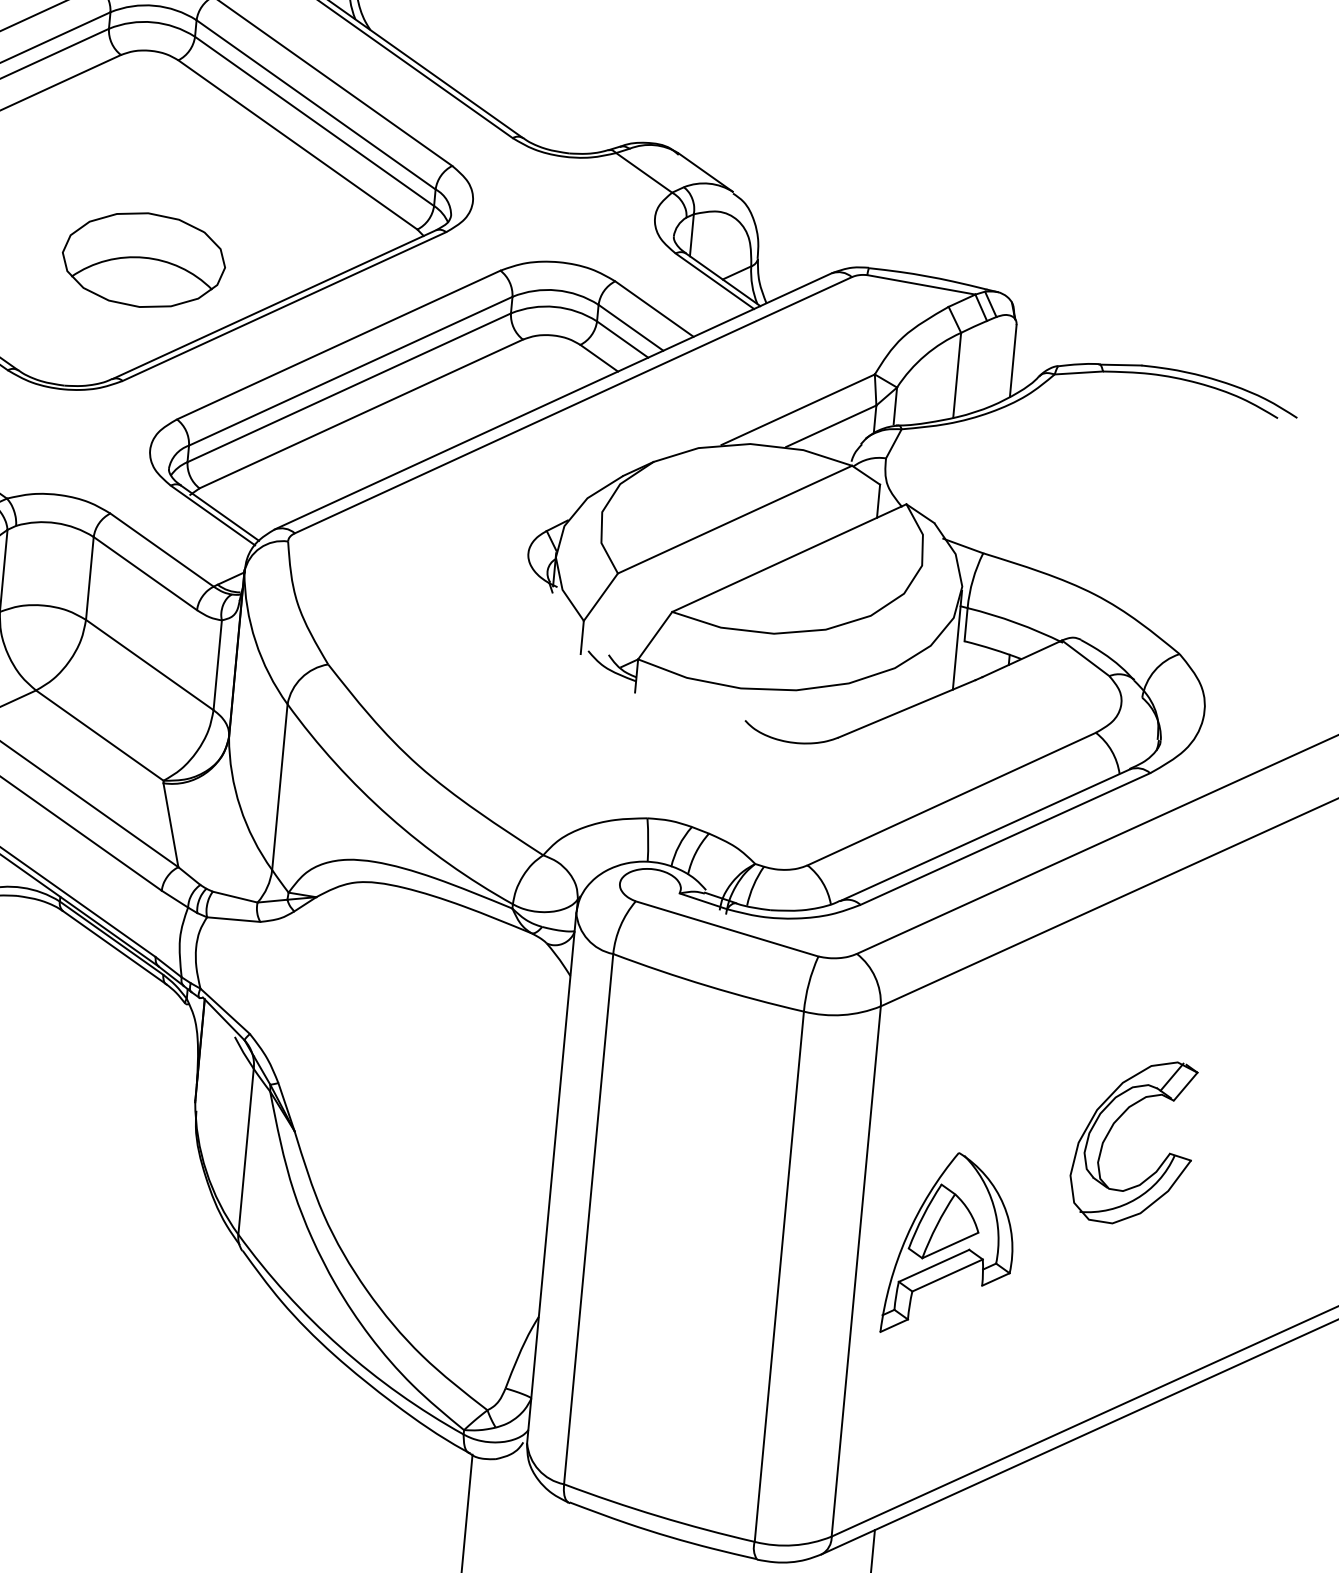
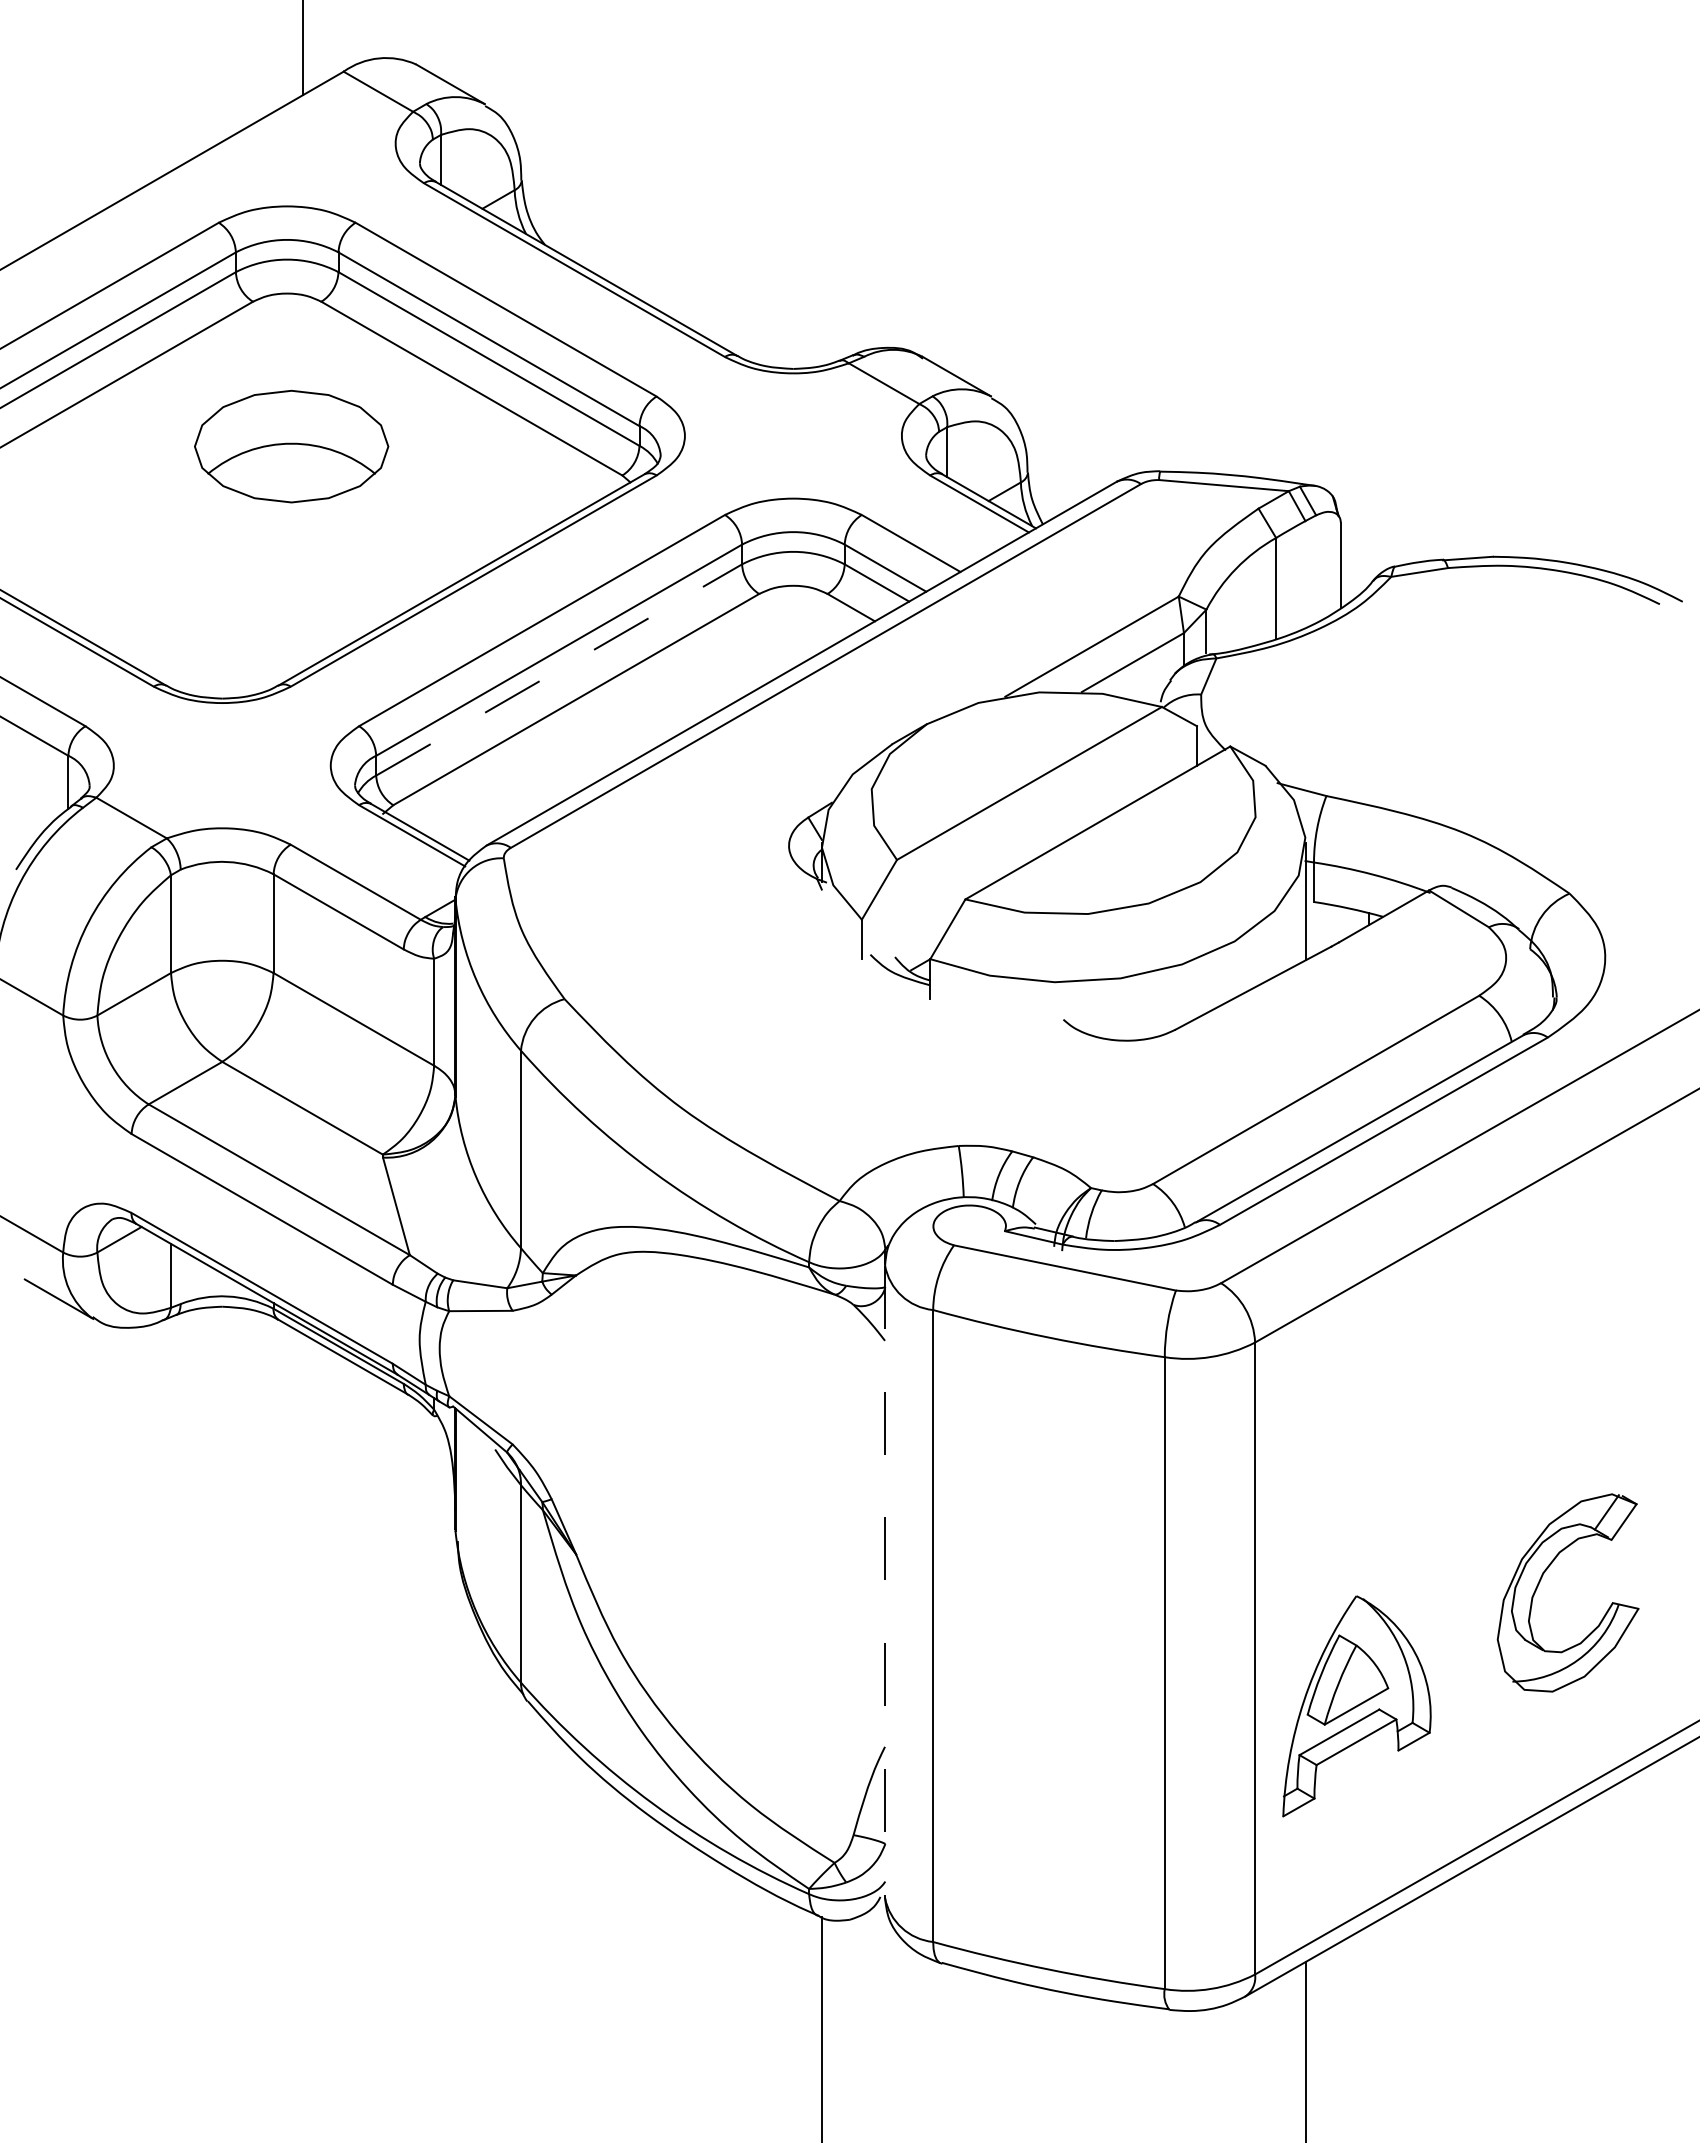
part: (143, 260) -> (291, 446), moved
line: (349, 387) -> (559, 669), solid -> dashed
part: (1110, 1130) -> (1540, 1582), moved
line: (552, 1178) -> (885, 1581), solid -> dashed
part: (950, 1245) -> (1356, 1706), moved

